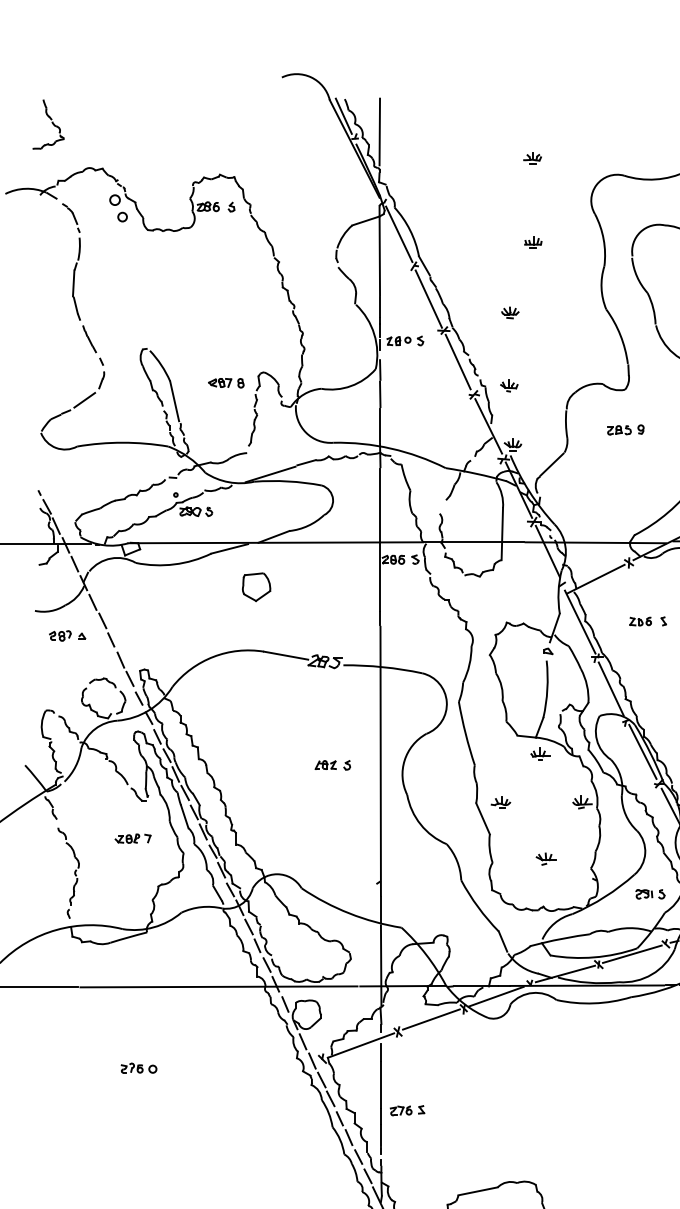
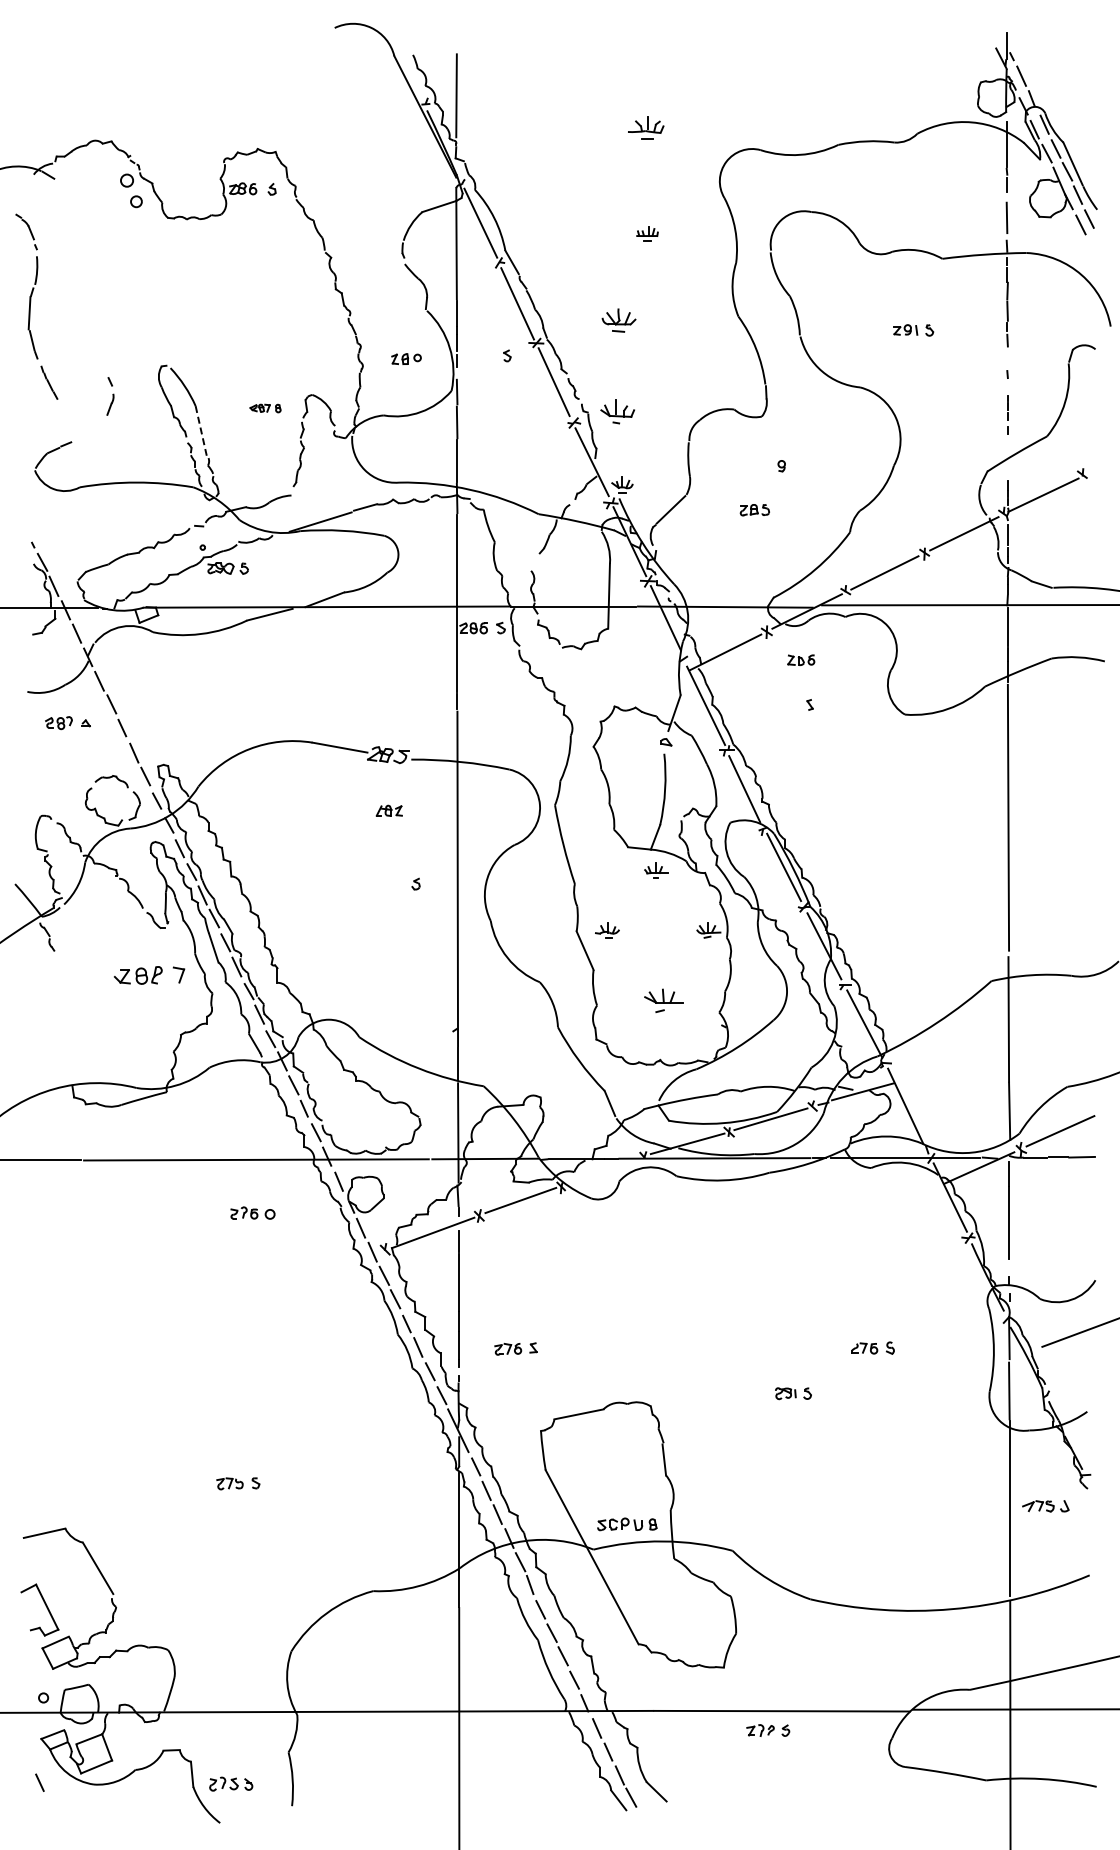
line: (343, 116) -> (411, 76), removed
part: (48, 124) -> (44, 86), removed
part: (532, 158) -> (646, 128), size x1.6
part: (79, 277) -> (36, 306), moved
part: (509, 312) -> (618, 320), size x1.6
part: (399, 340) -> (406, 358), moved
part: (226, 383) -> (265, 408), size x0.7
part: (509, 385) -> (617, 411), size x1.6
line: (84, 400) -> (89, 429), removed
line: (174, 401) -> (201, 431), solid -> dashed
part: (619, 430) -> (754, 510), moved
part: (256, 587) -> (303, 662), removed
part: (640, 621) -> (801, 659), moved
part: (325, 764) -> (388, 810), moved
part: (133, 838) -> (149, 975), size x1.6
part: (546, 858) -> (663, 1000), size x1.6
part: (74, 872) -> (76, 1017), removed
part: (650, 894) -> (793, 1393), moved
line: (496, 996) -> (601, 1171), removed
part: (138, 1067) -> (252, 1212), moved
part: (407, 1110) -> (515, 1348), moved

